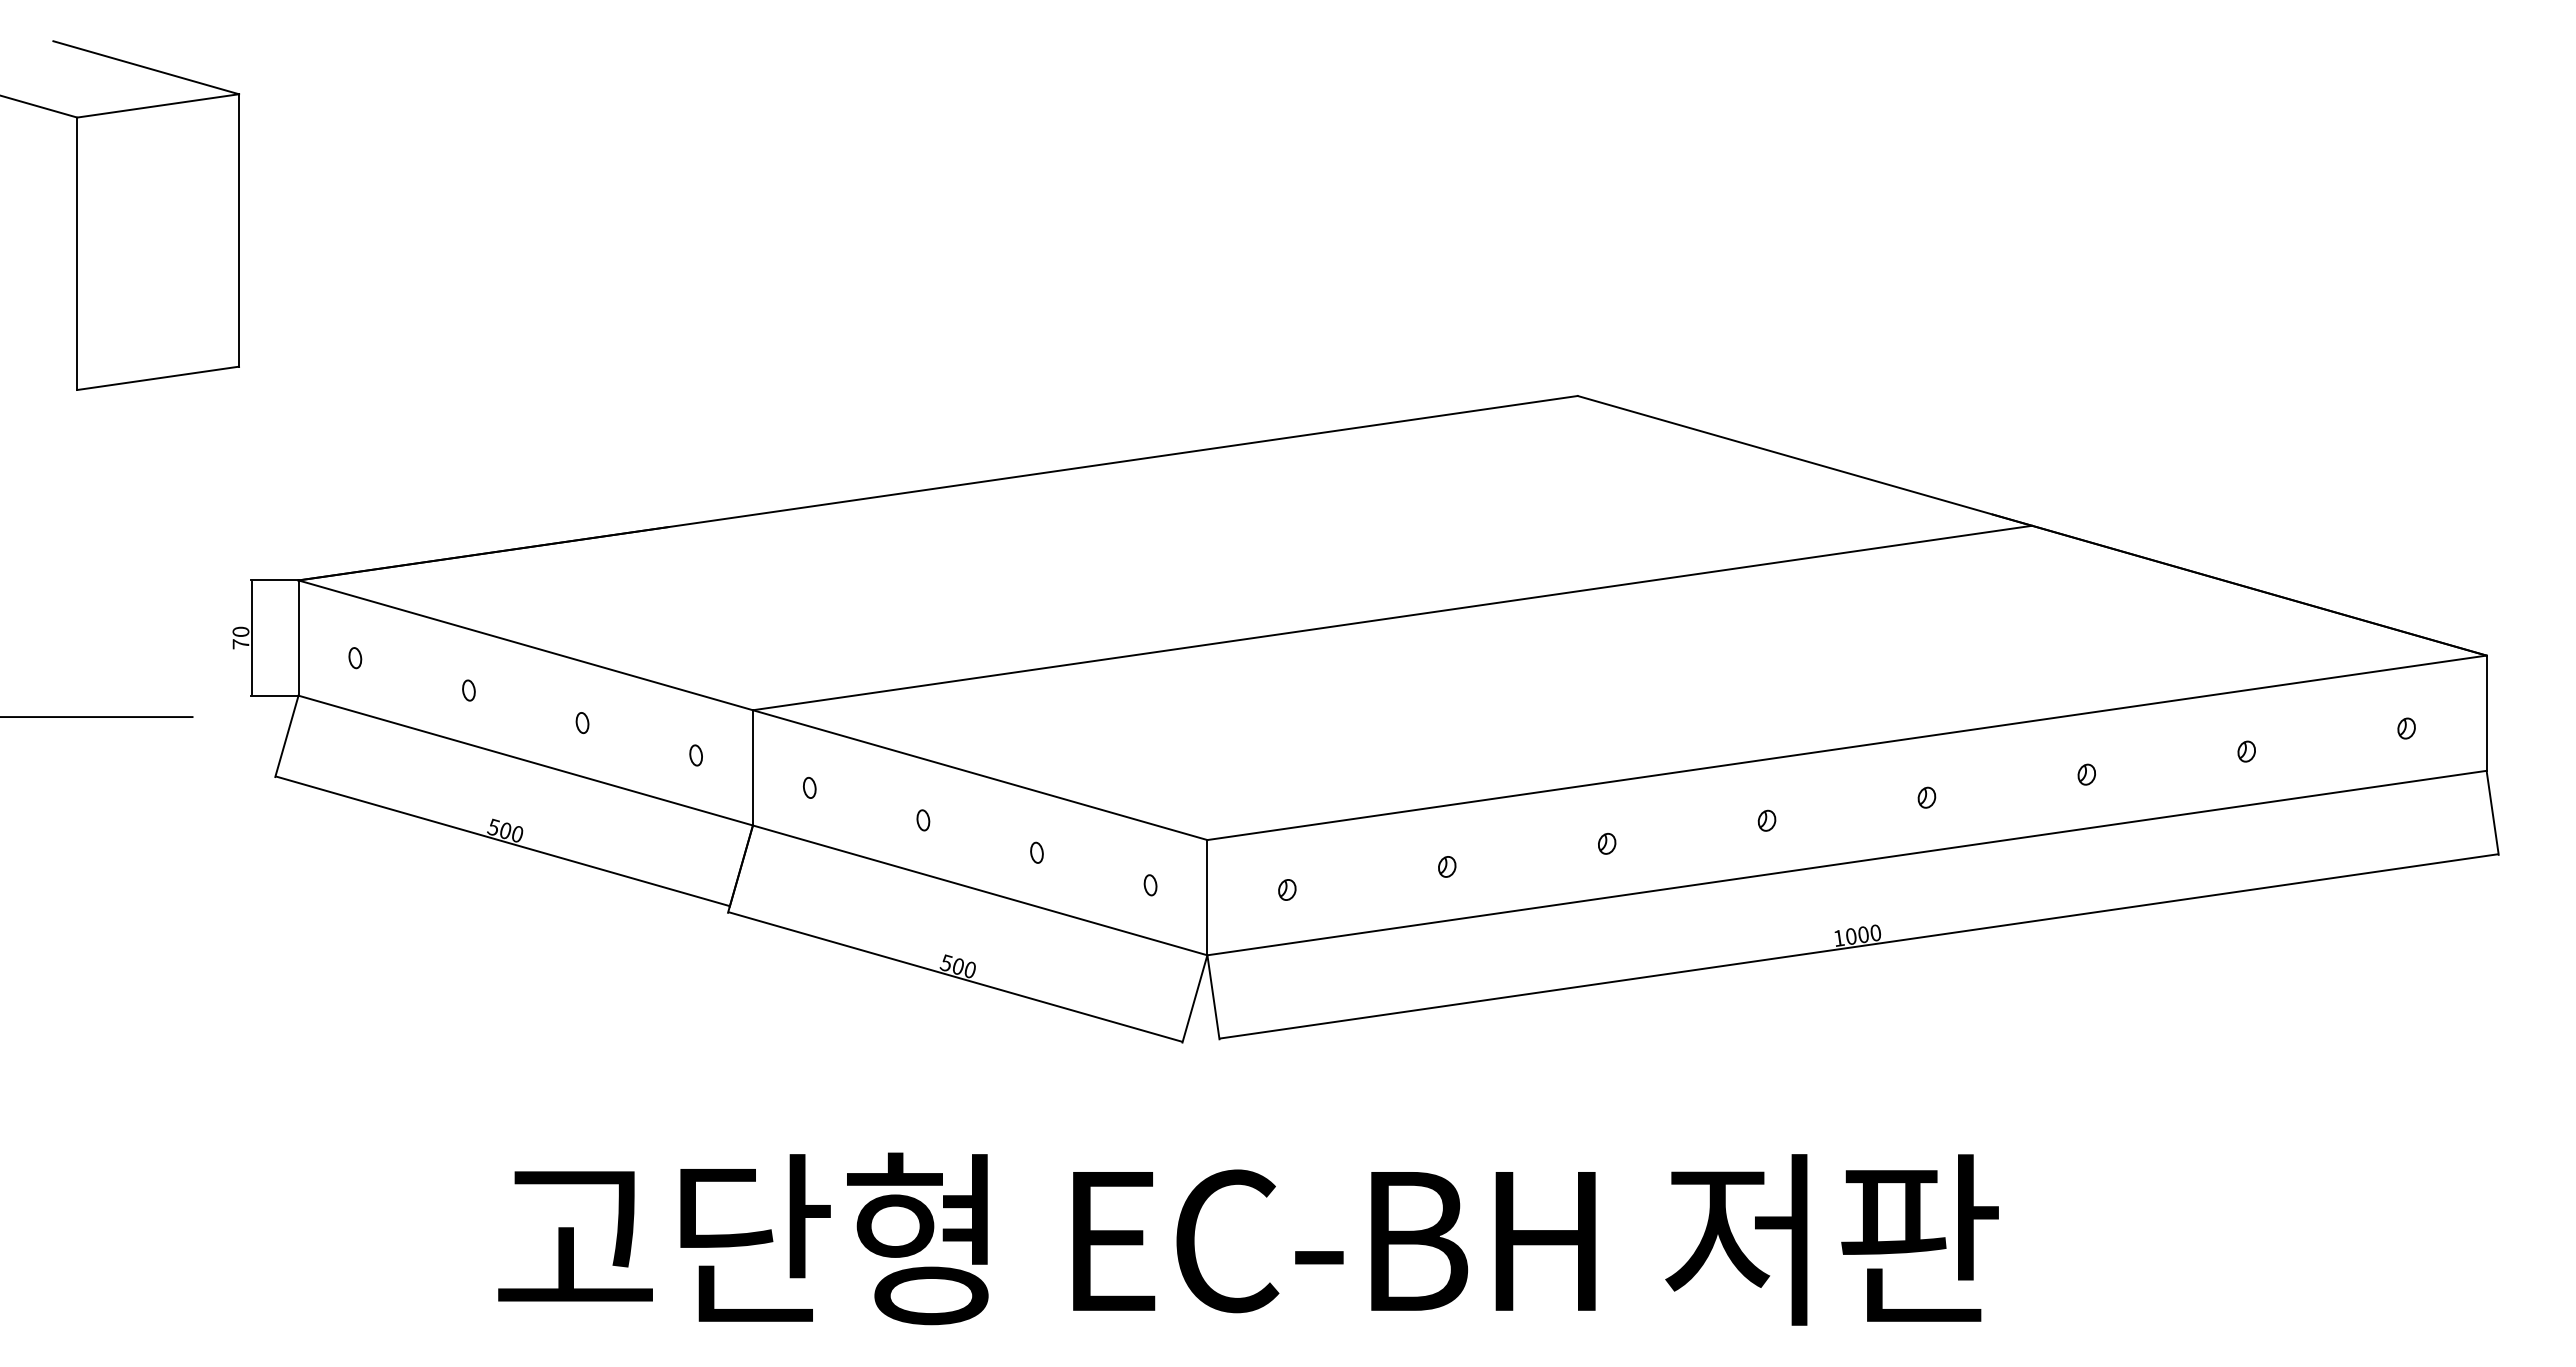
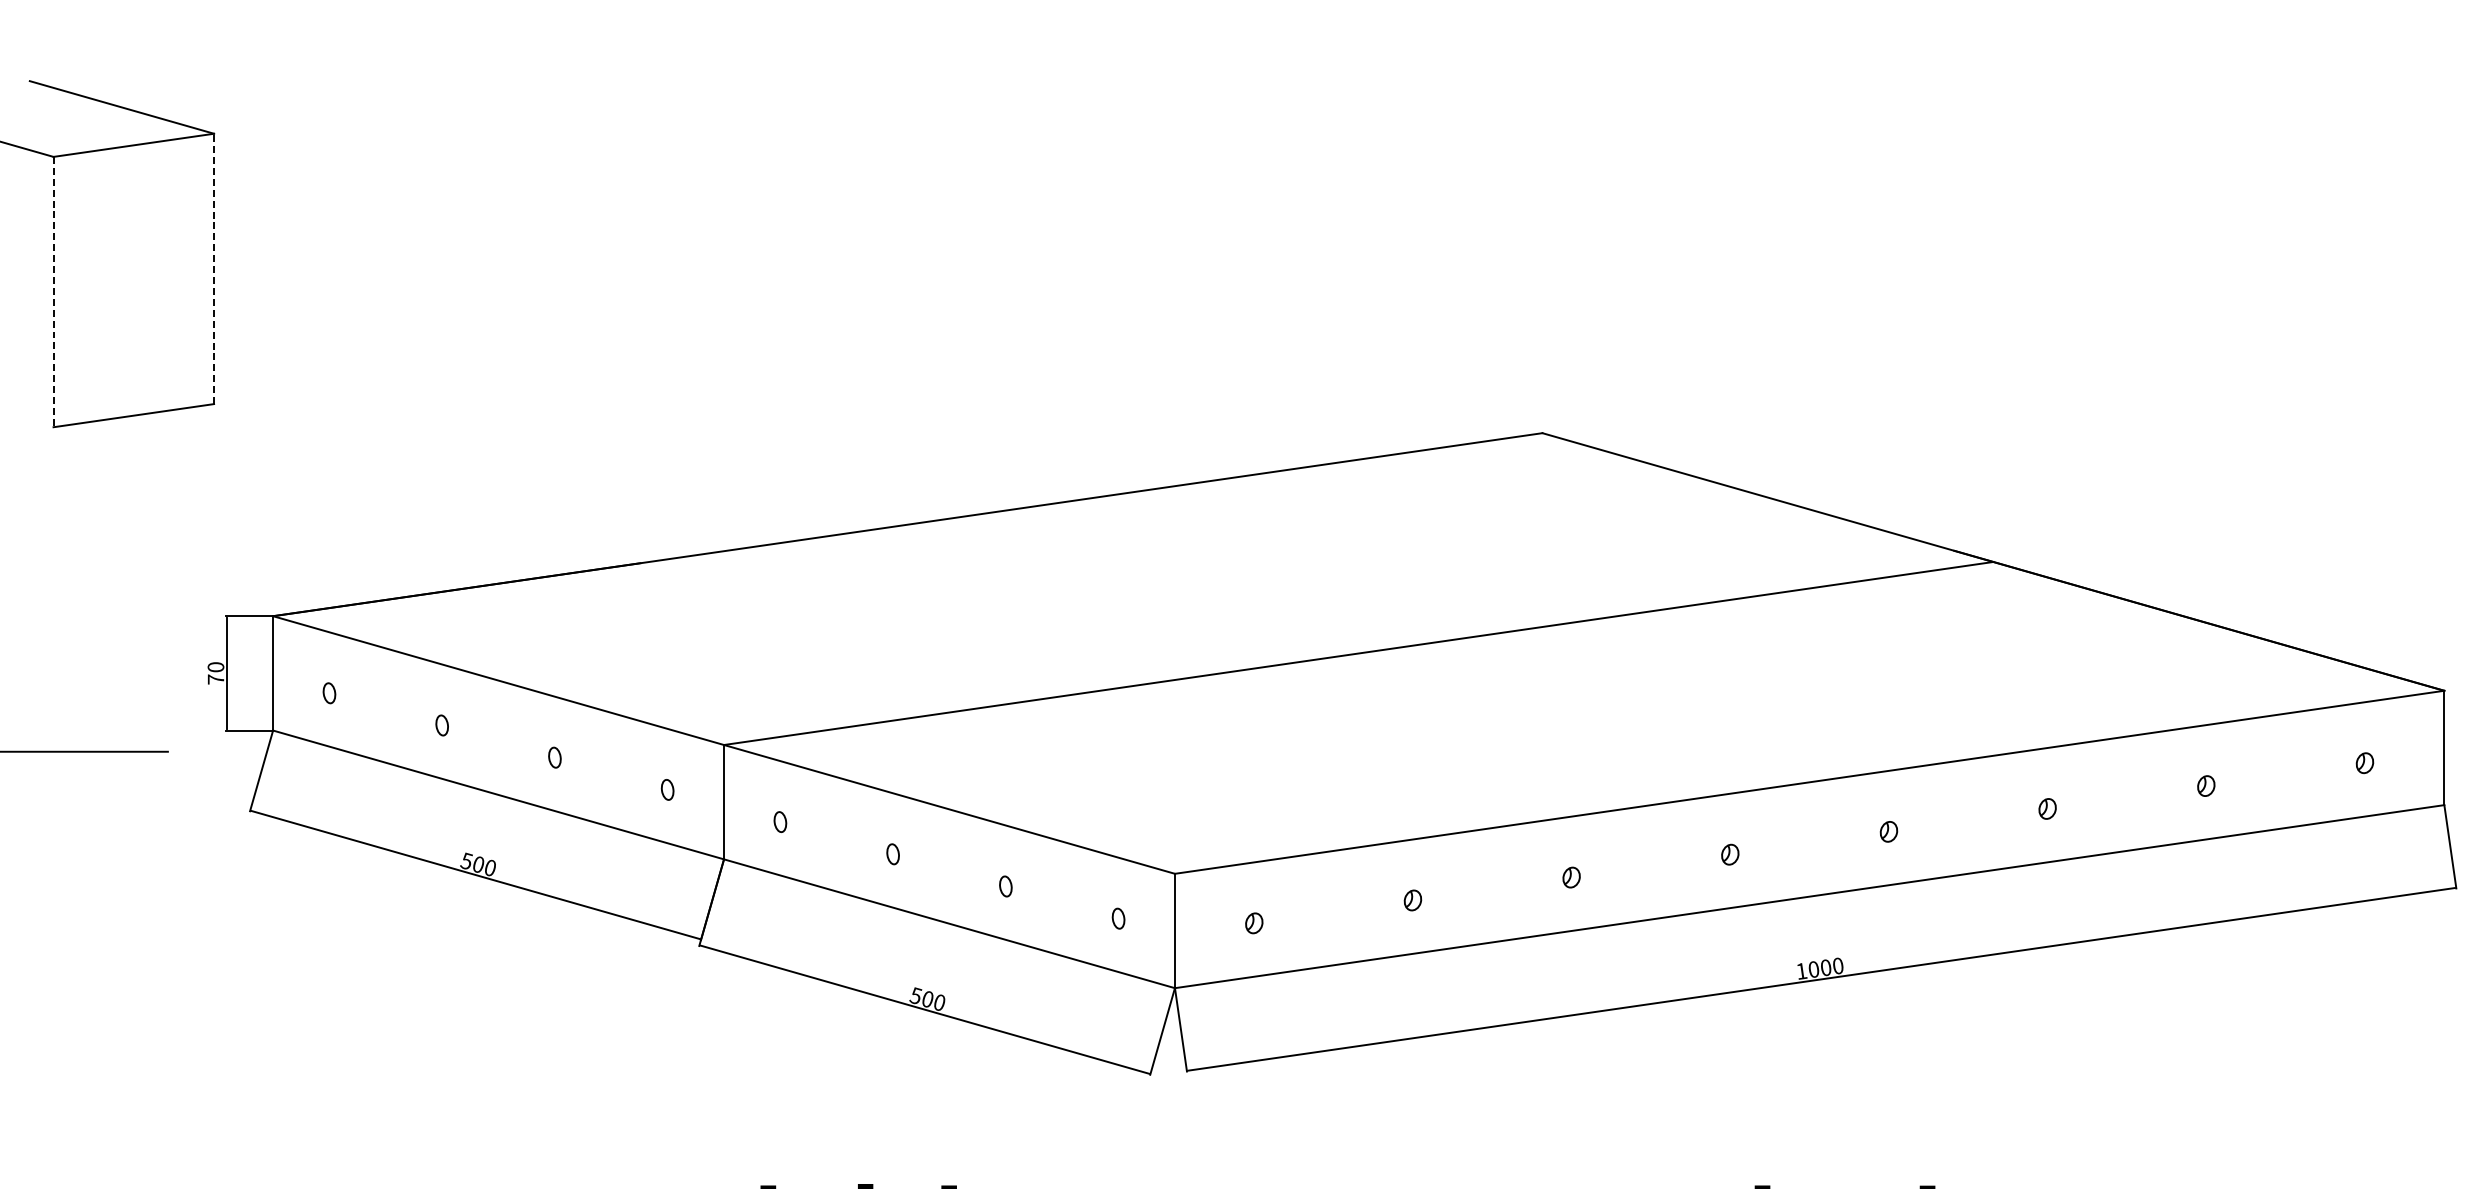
line: (239, 229) -> (214, 267), solid -> dashed
line: (77, 254) -> (53, 292), solid -> dashed

